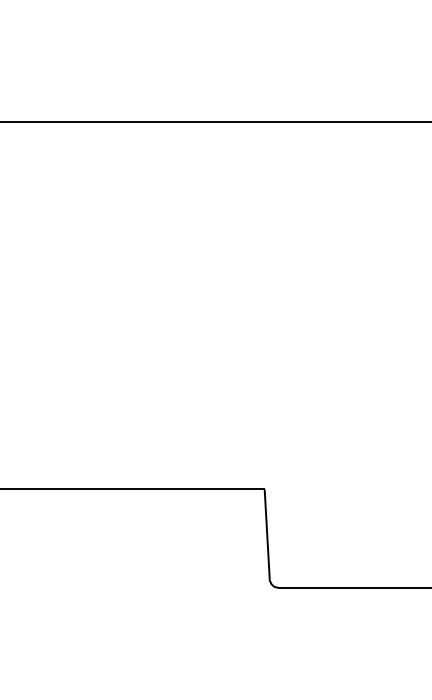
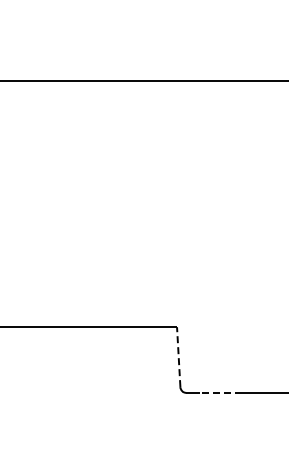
line: (266, 533) -> (178, 356), solid -> dashed
line: (329, 587) -> (220, 392), solid -> dashed

